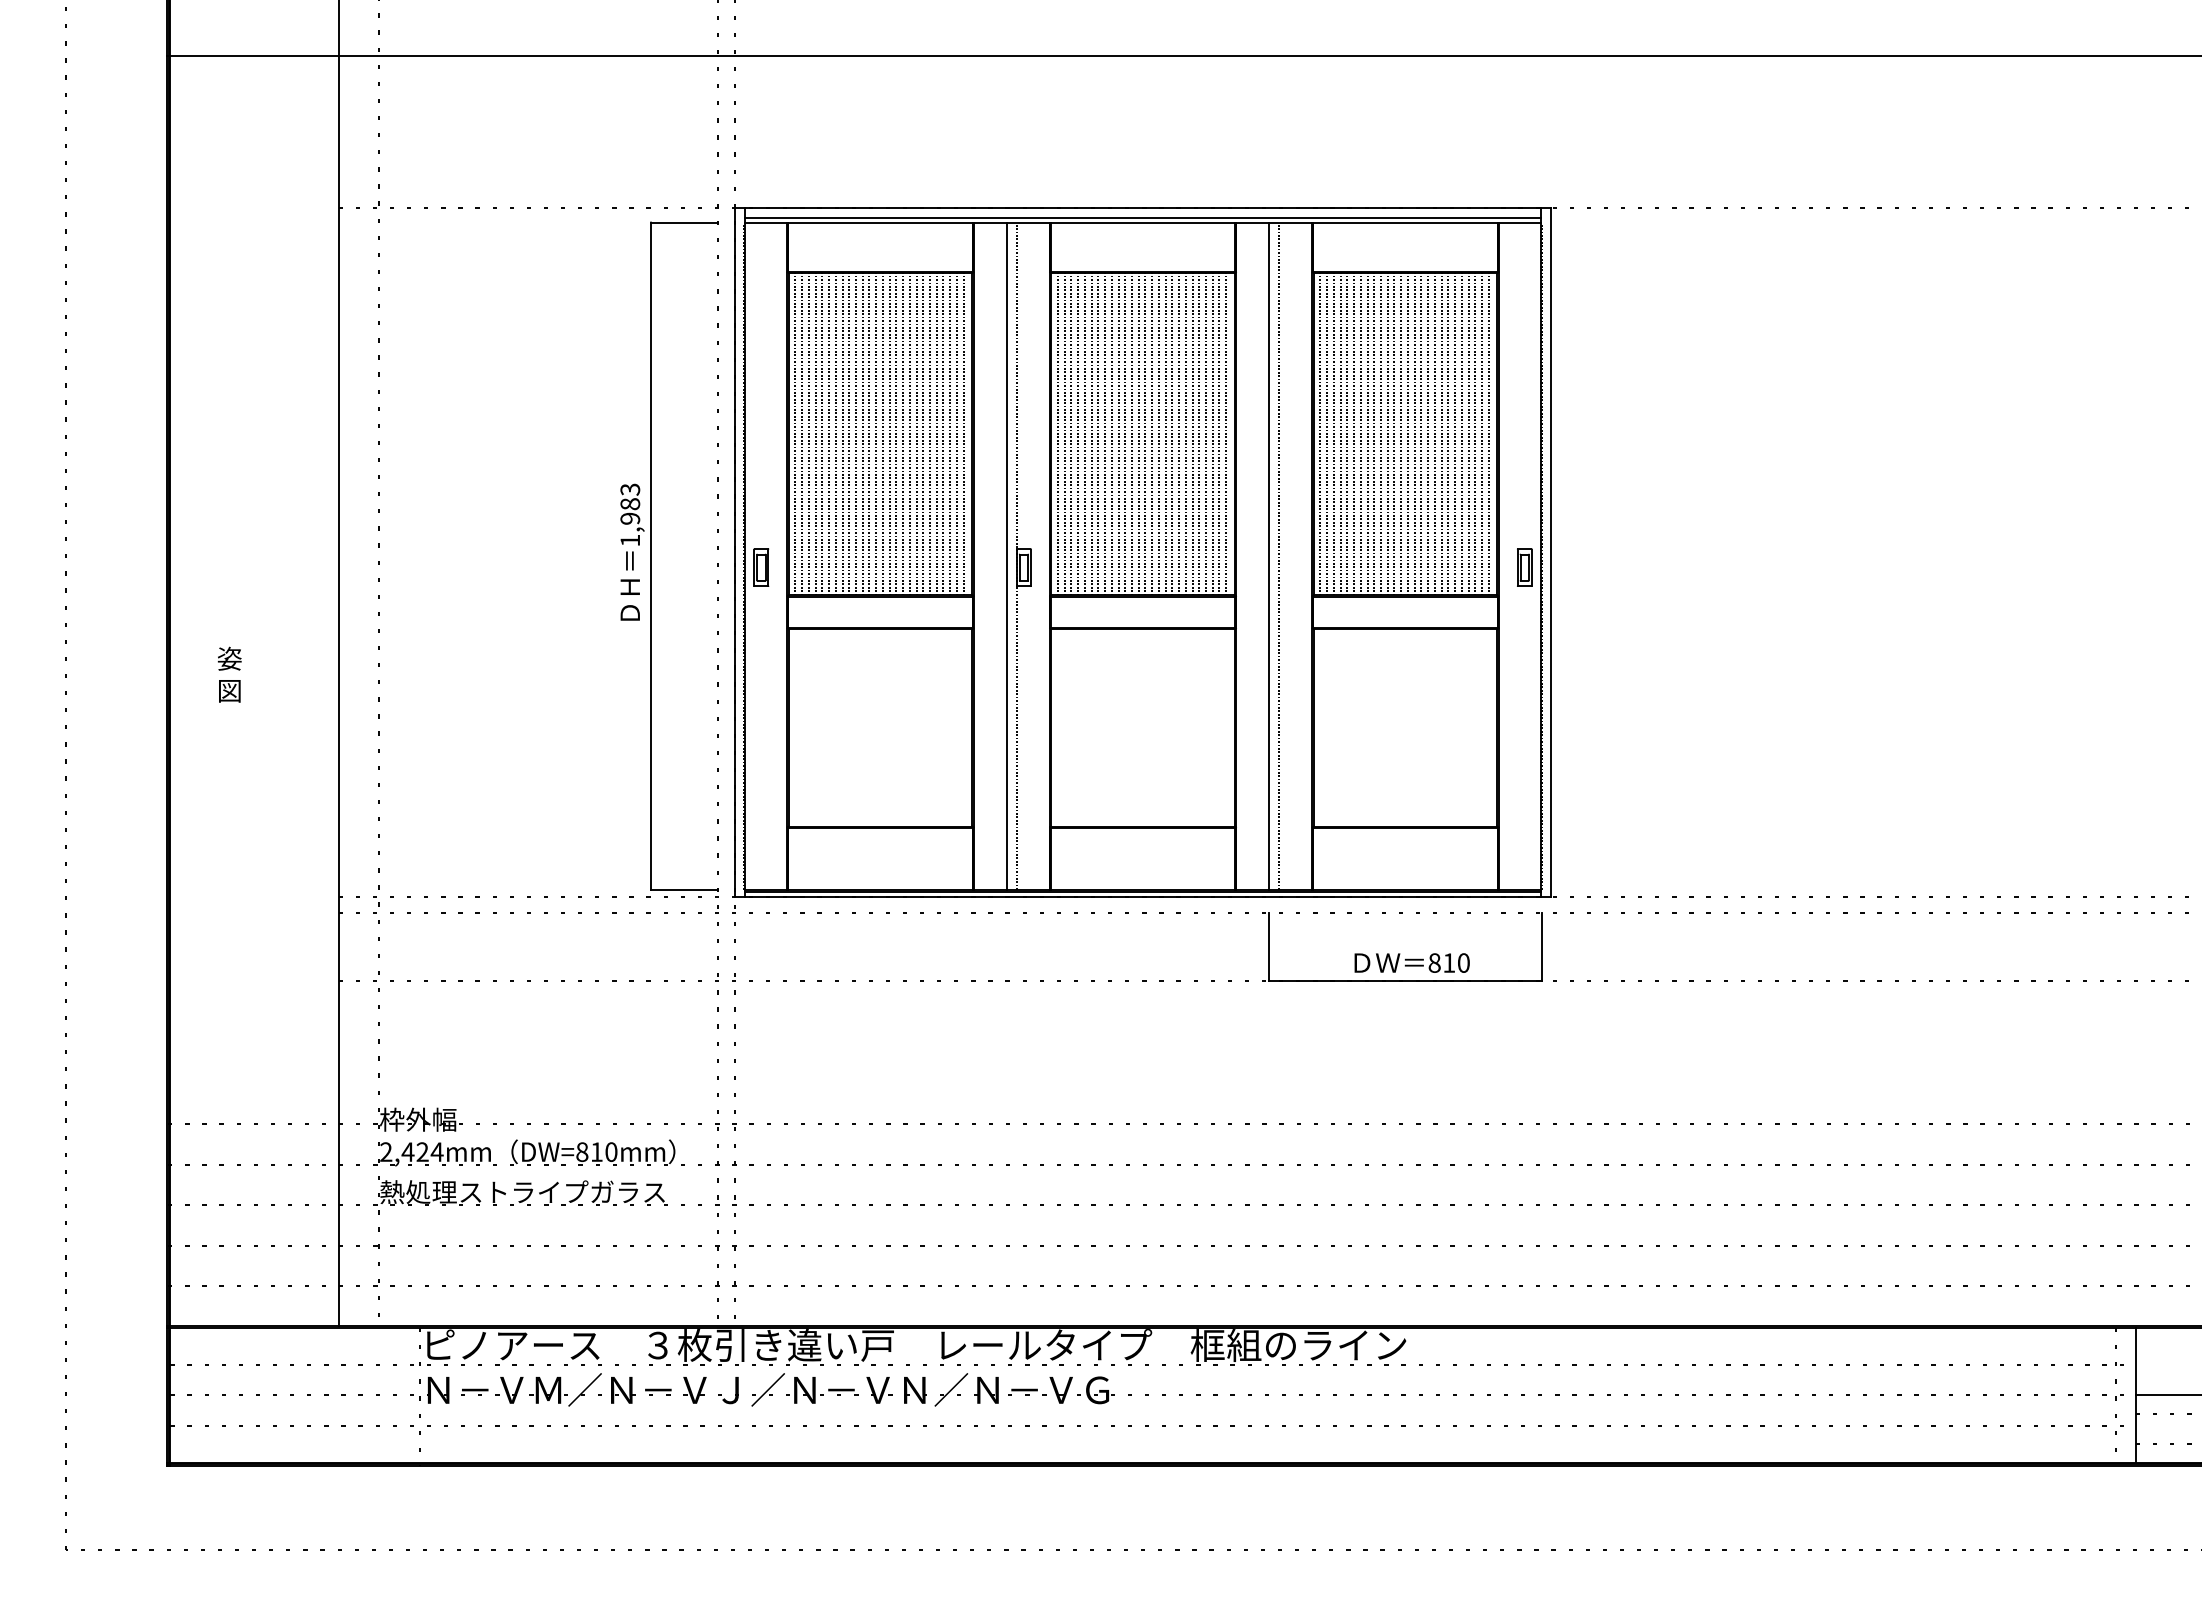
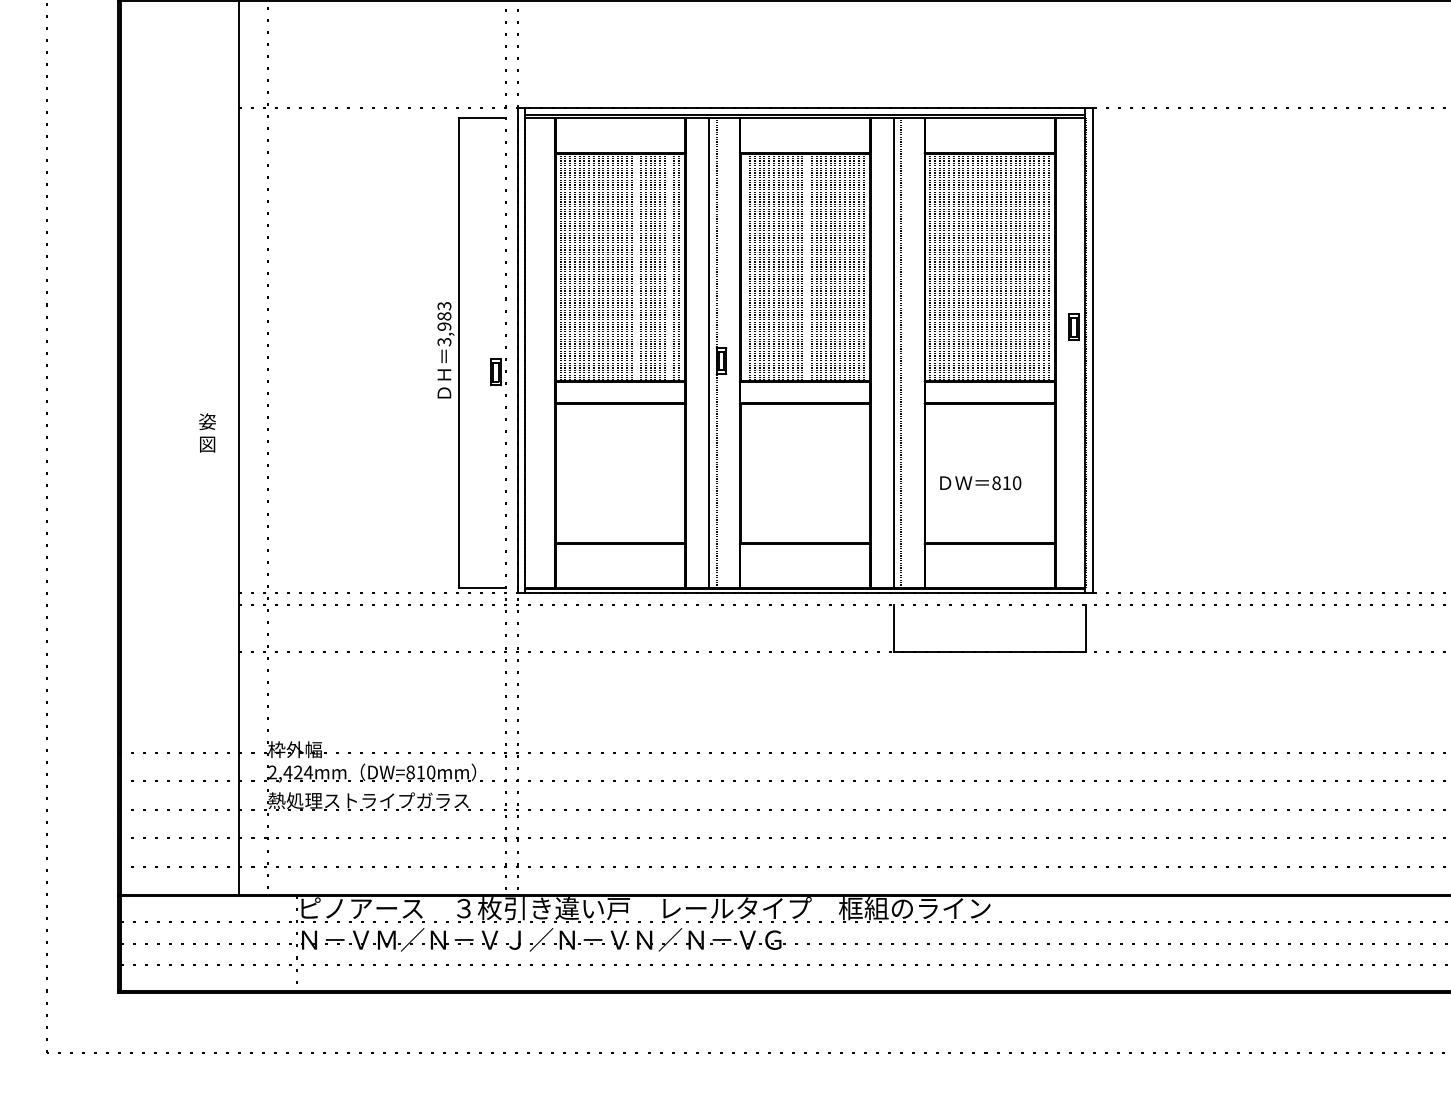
line: (903, 433) -> (636, 266), removed
line: (950, 433) -> (669, 266), removed
line: (1057, 433) -> (745, 266), removed
line: (1145, 433) -> (807, 266), removed
text: (630, 540) -> (444, 341), 1,983 -> 3,983
part: (761, 567) -> (495, 372), moved
part: (1524, 567) -> (1073, 327), moved
text: (229, 674) -> (207, 432), moved
text: (1411, 962) -> (980, 482), moved

